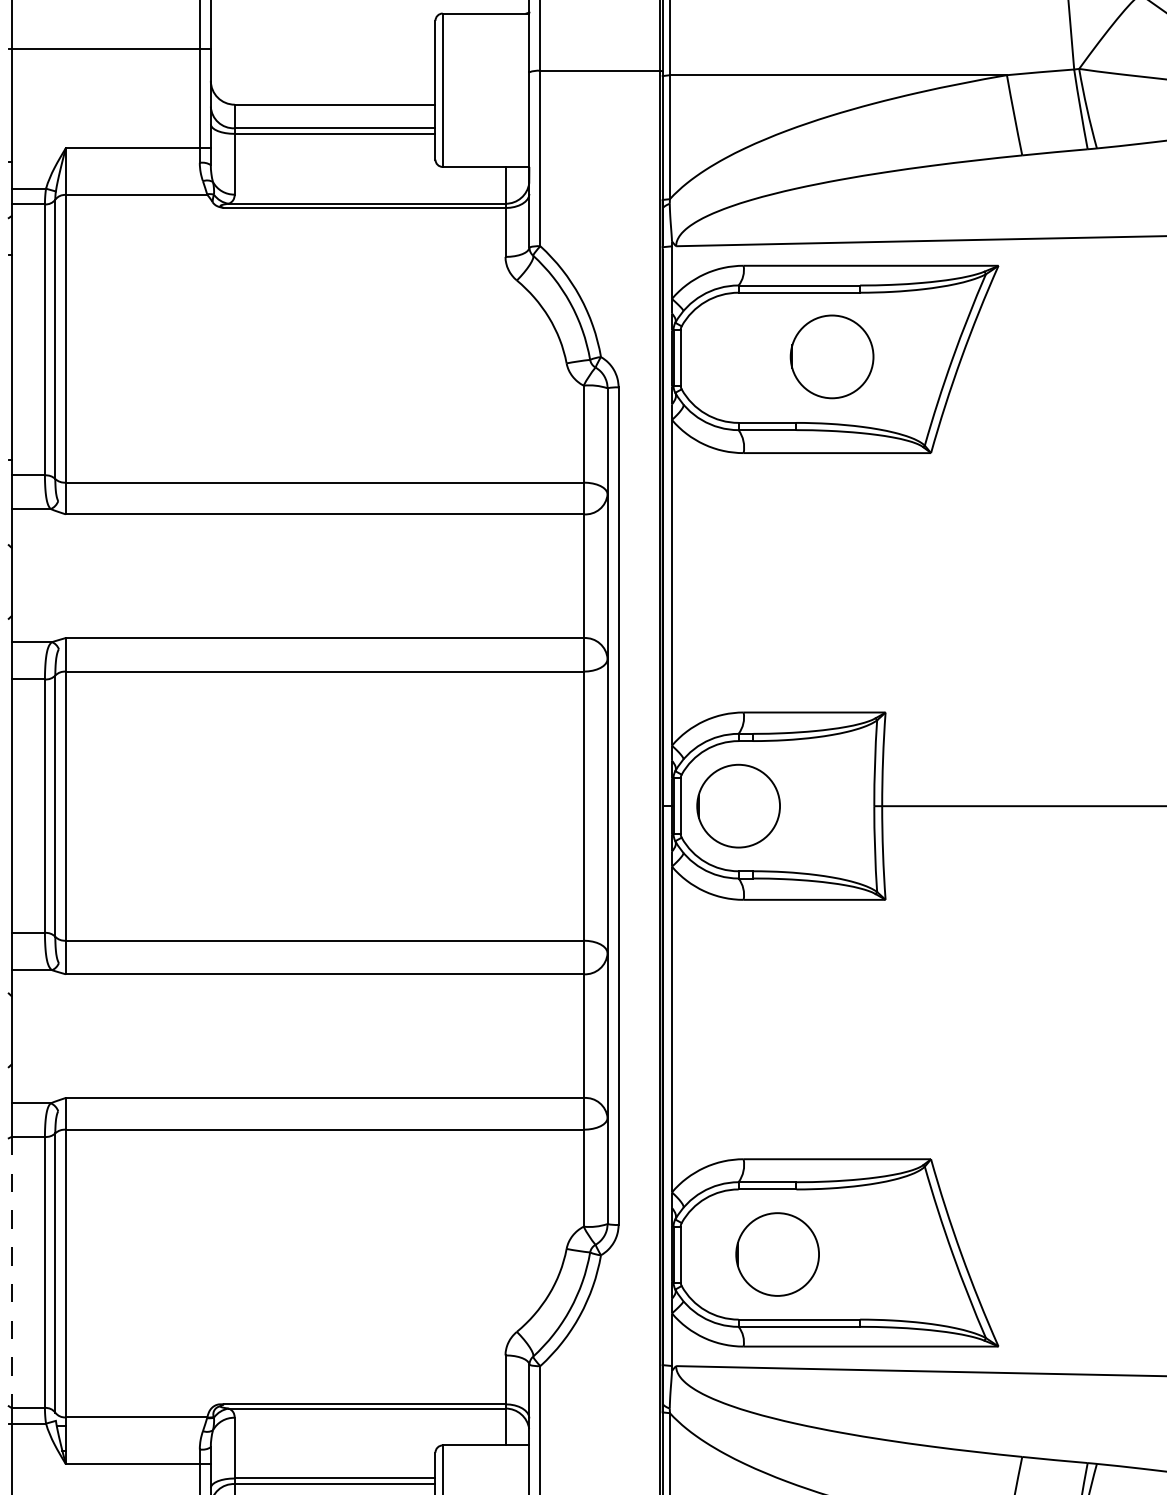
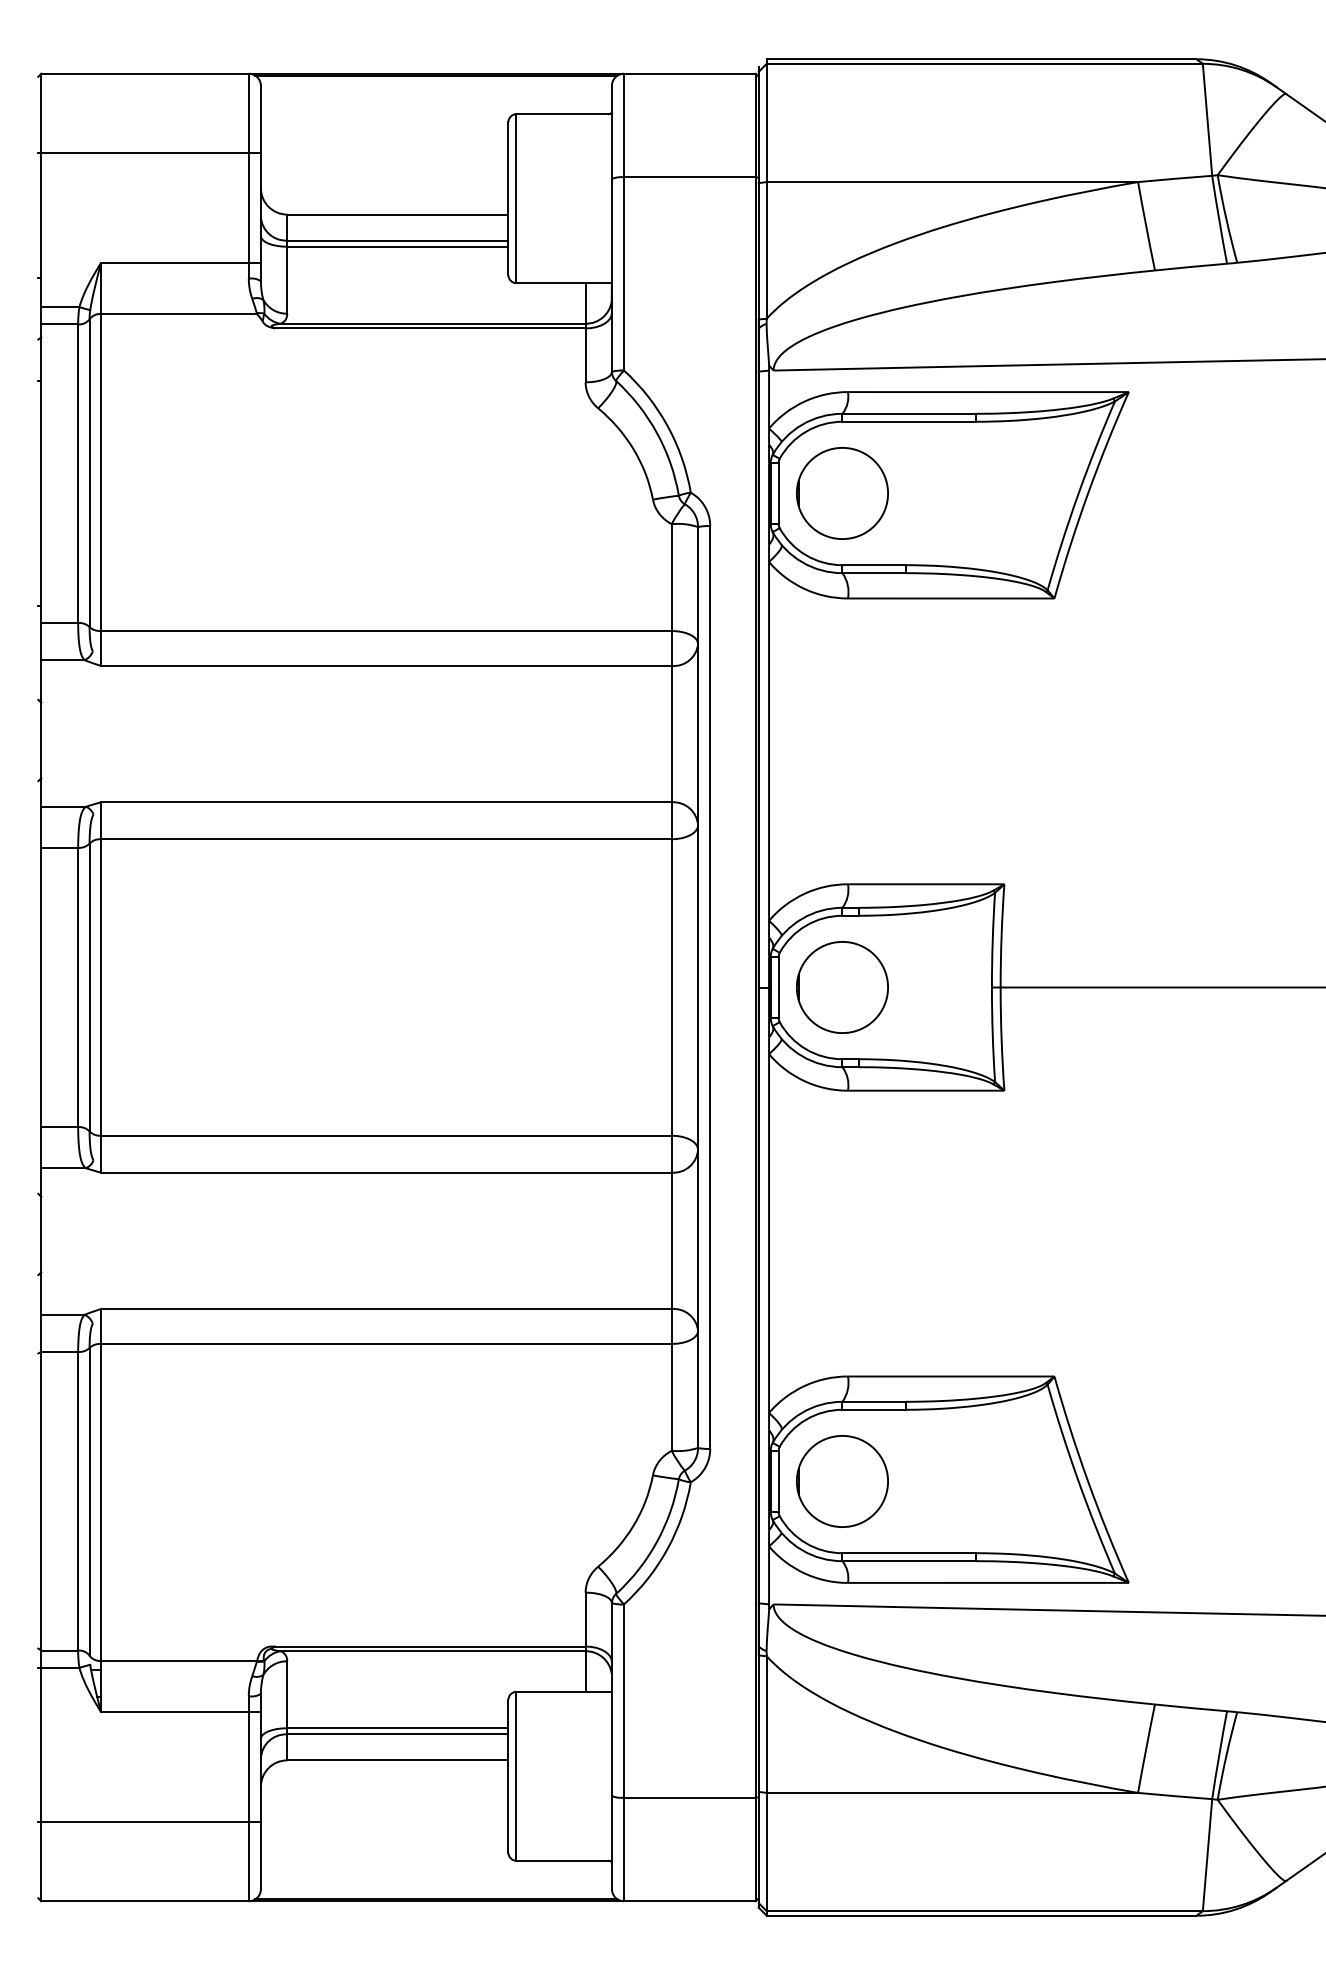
circle: (832, 356) -> (842, 493), moved
circle: (777, 1254) -> (842, 1481), moved
line: (11, 1272) -> (41, 1501), dashed -> solid

